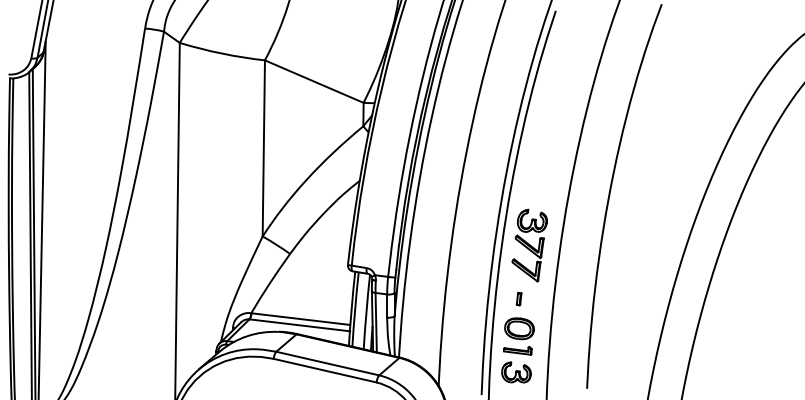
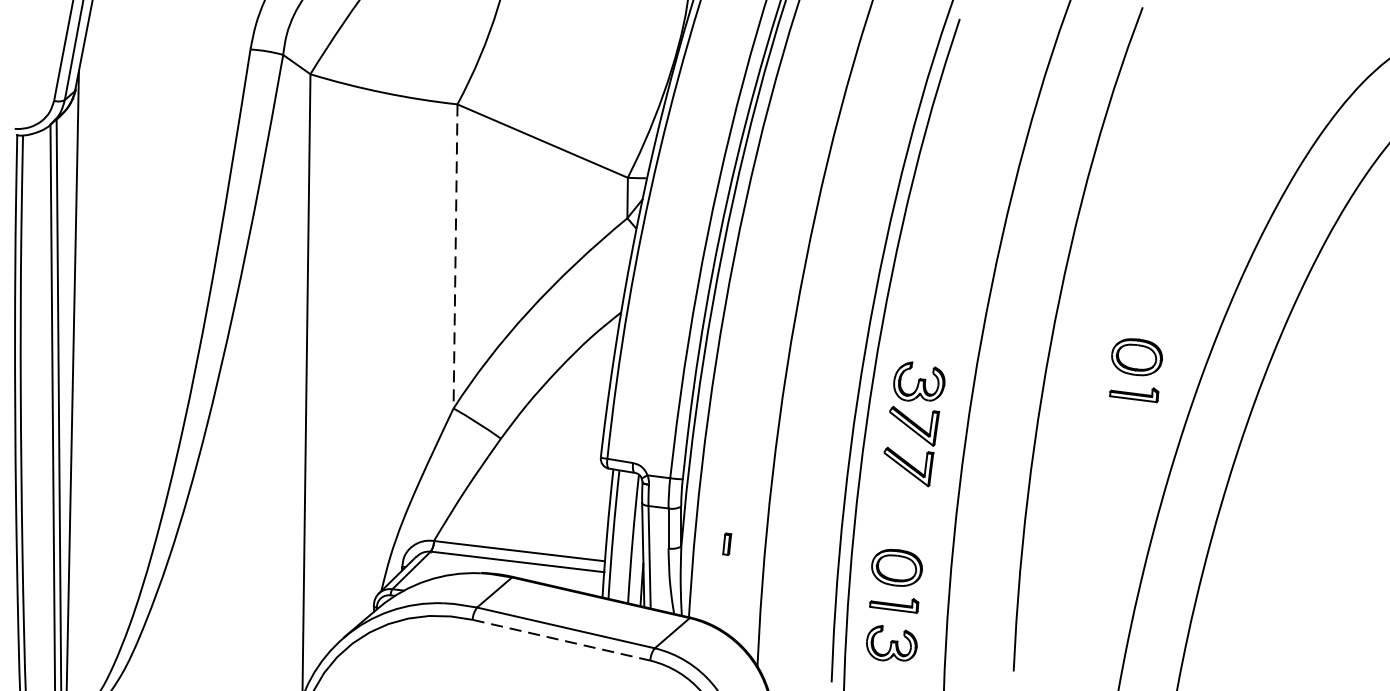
line: (263, 148) -> (454, 256), solid -> dashed
part: (657, 214) -> (1135, 370), added
part: (518, 298) -> (726, 543), moved
line: (325, 370) -> (562, 639), solid -> dashed

